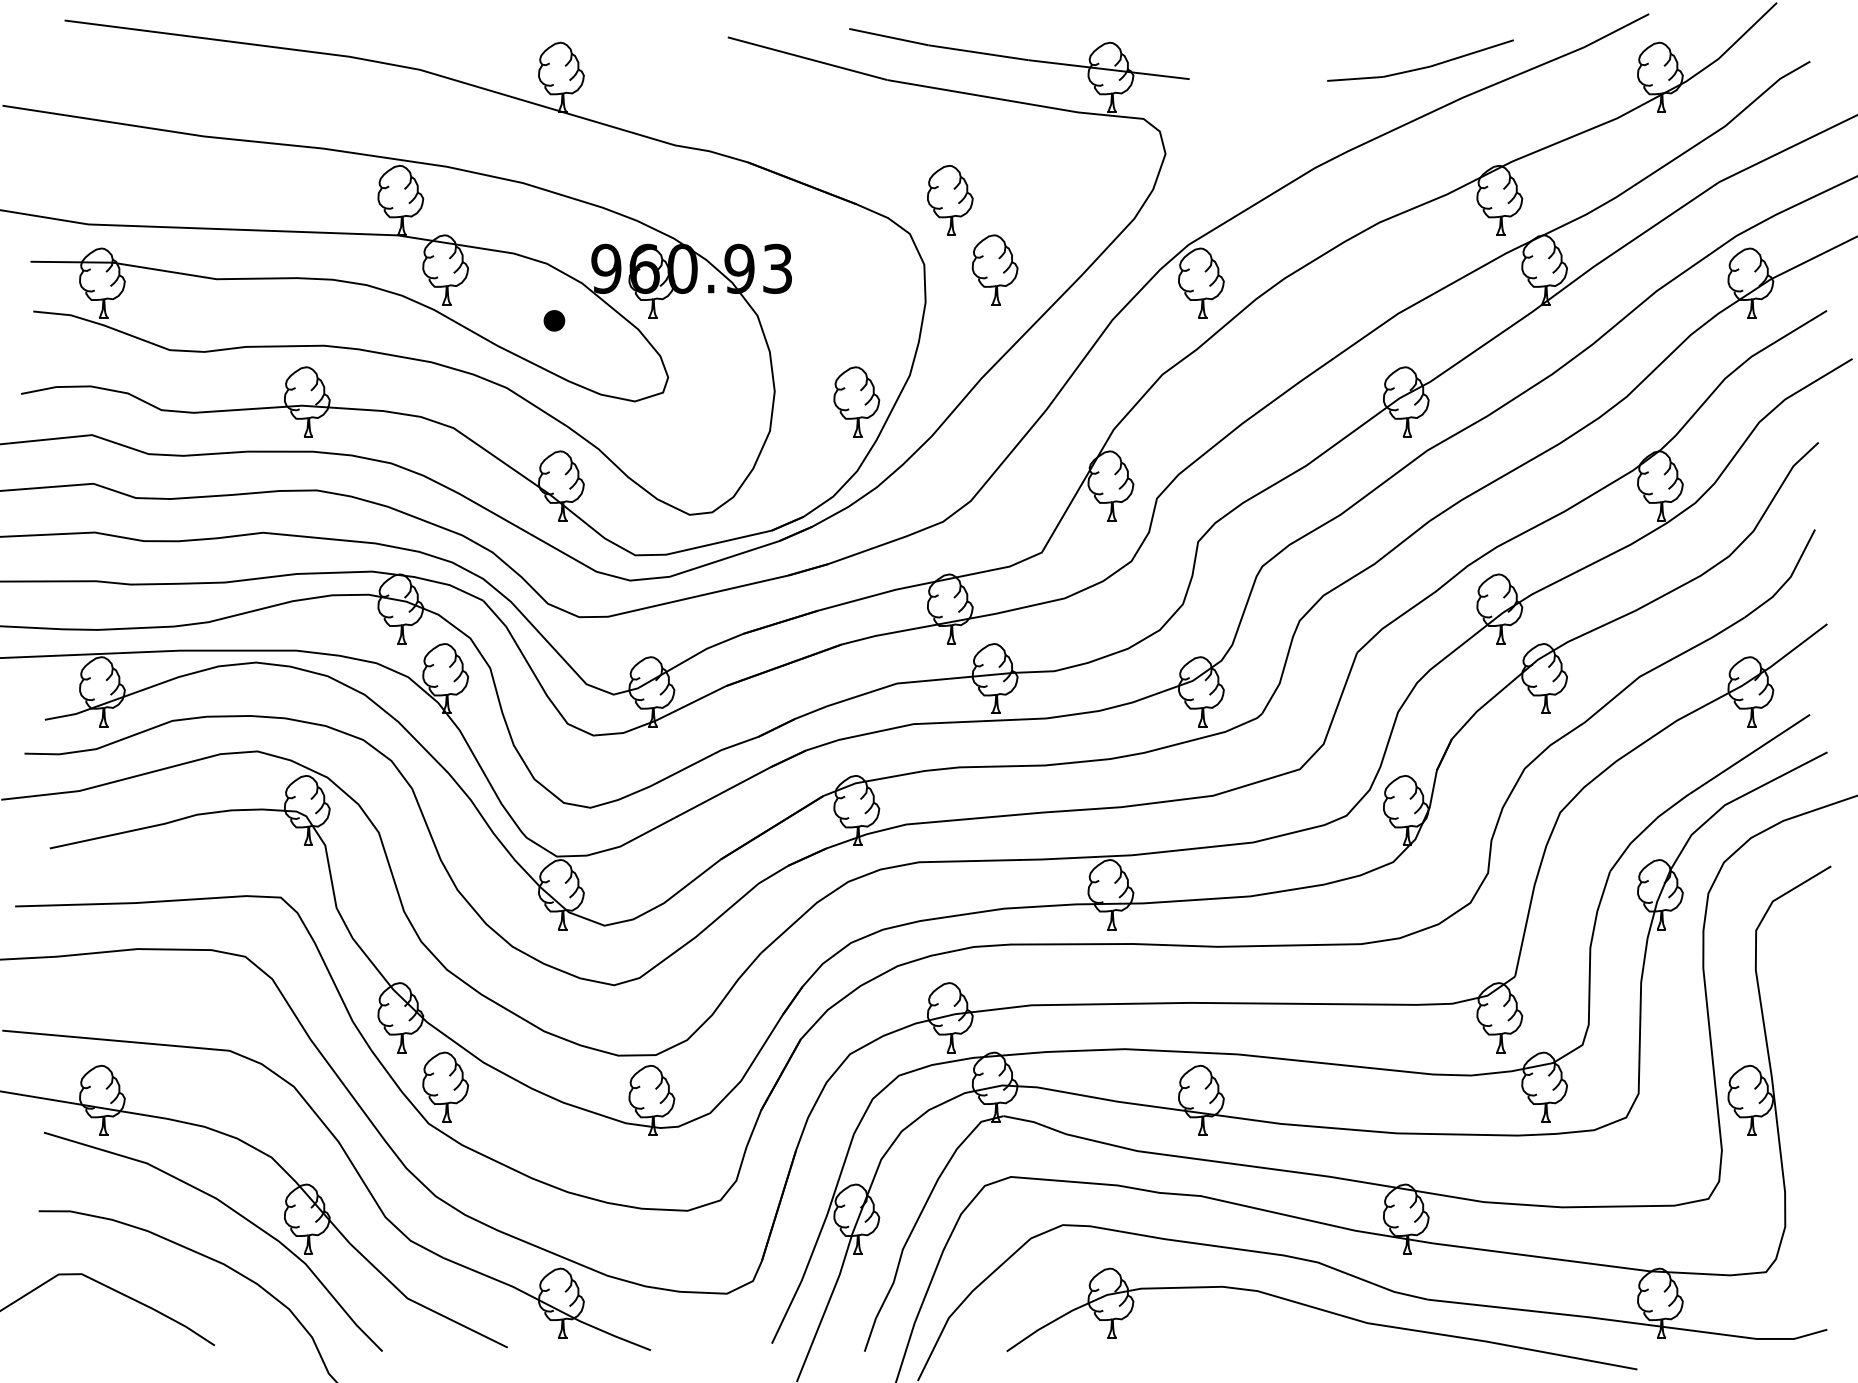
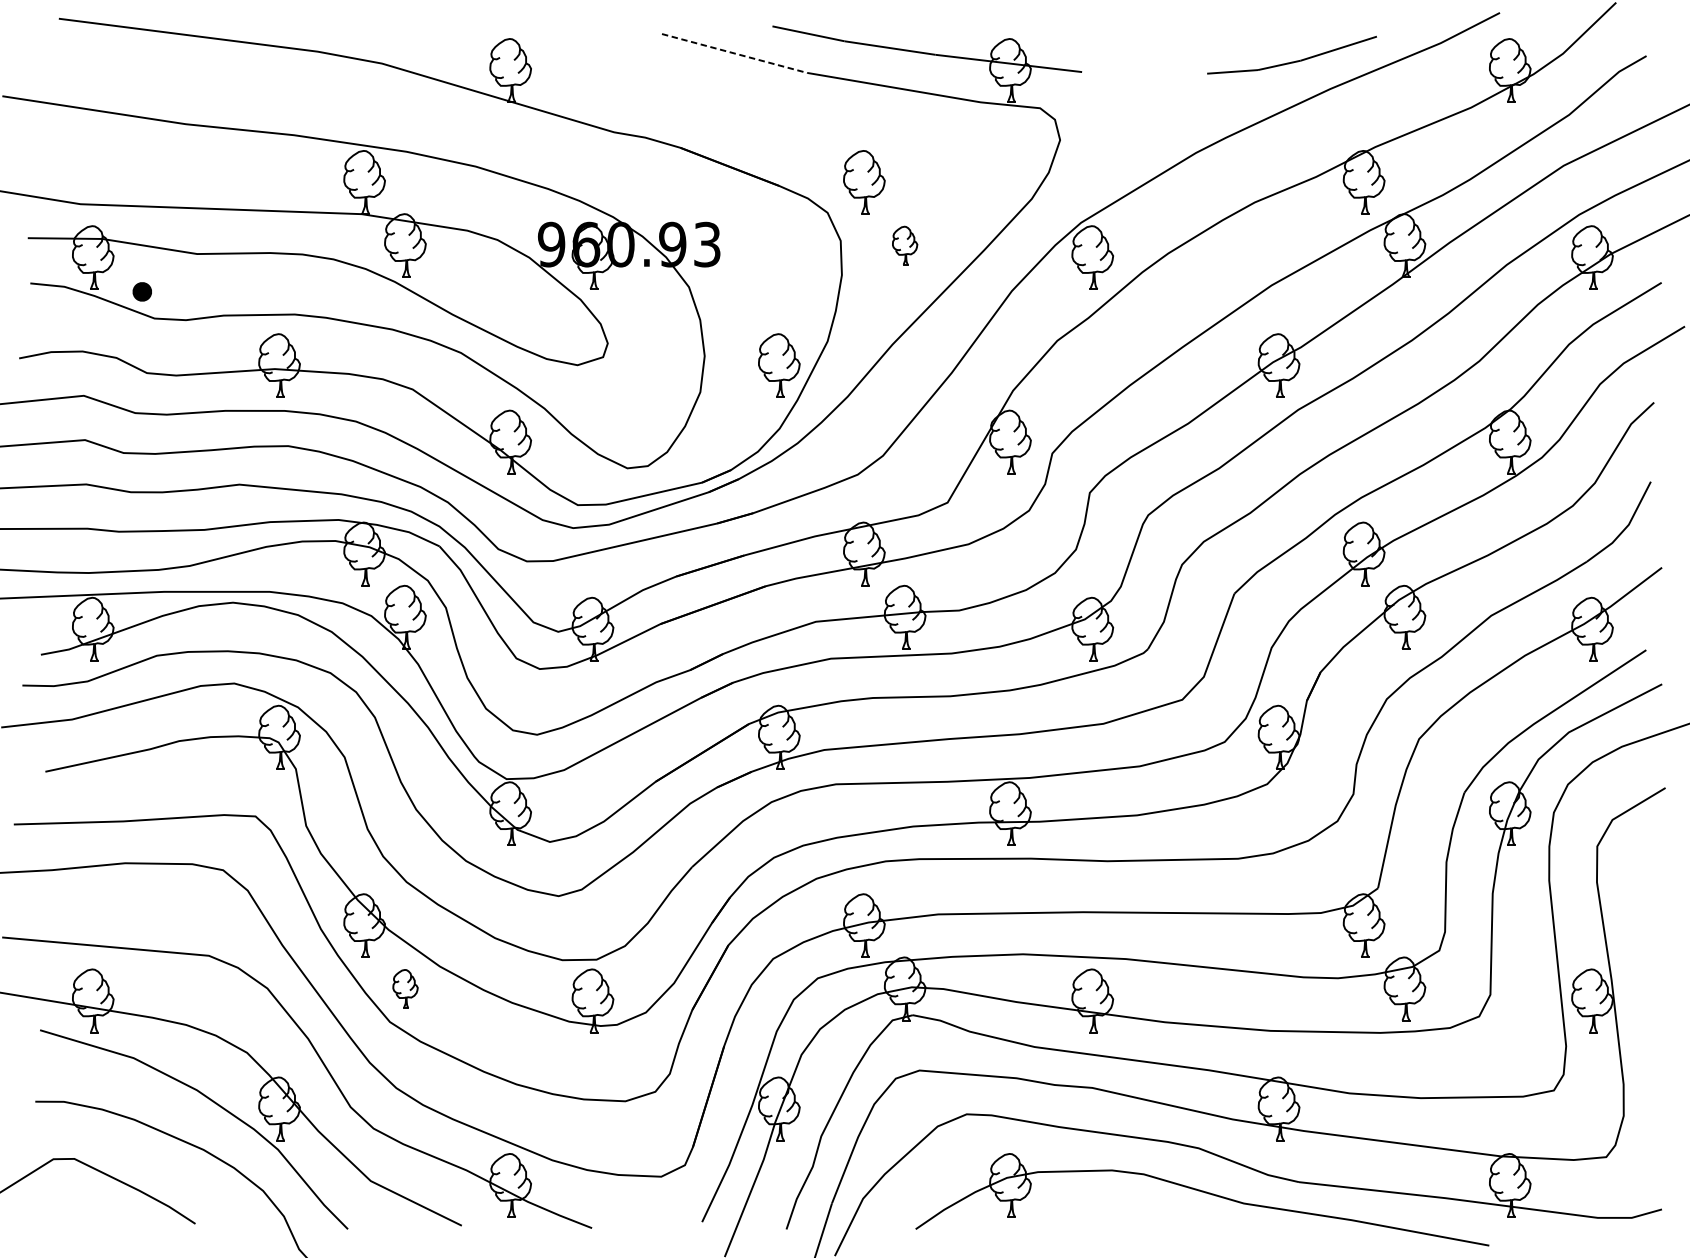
line: (807, 58) -> (734, 53), solid -> dashed
part: (994, 269) -> (904, 245), size x0.6
part: (554, 320) -> (142, 291), moved
part: (445, 1086) -> (405, 988), size x0.6

